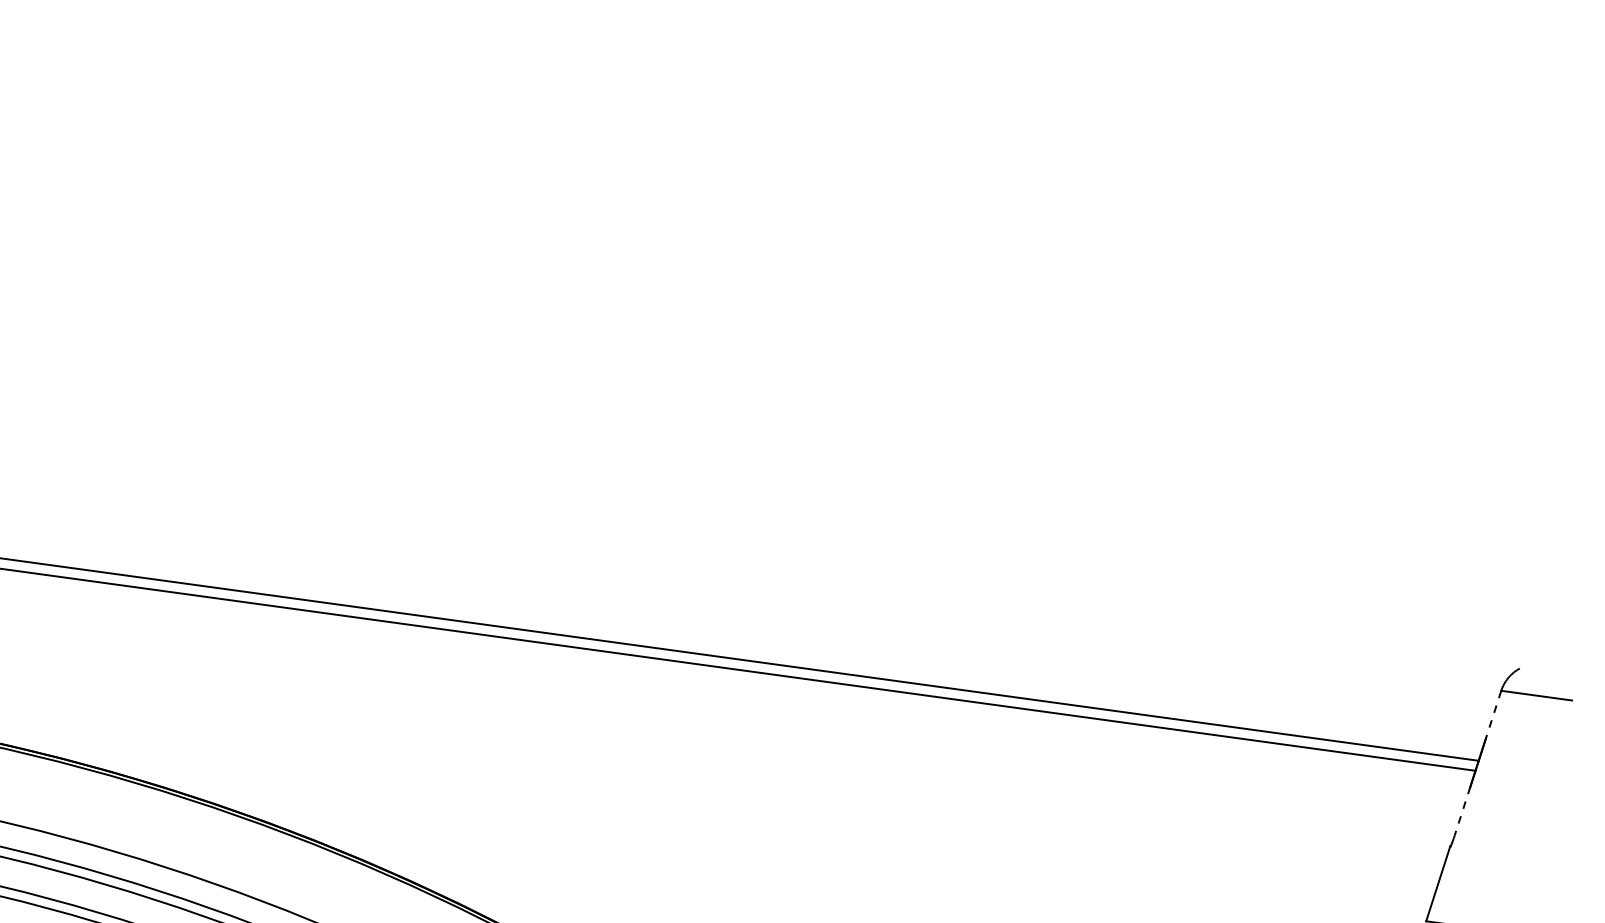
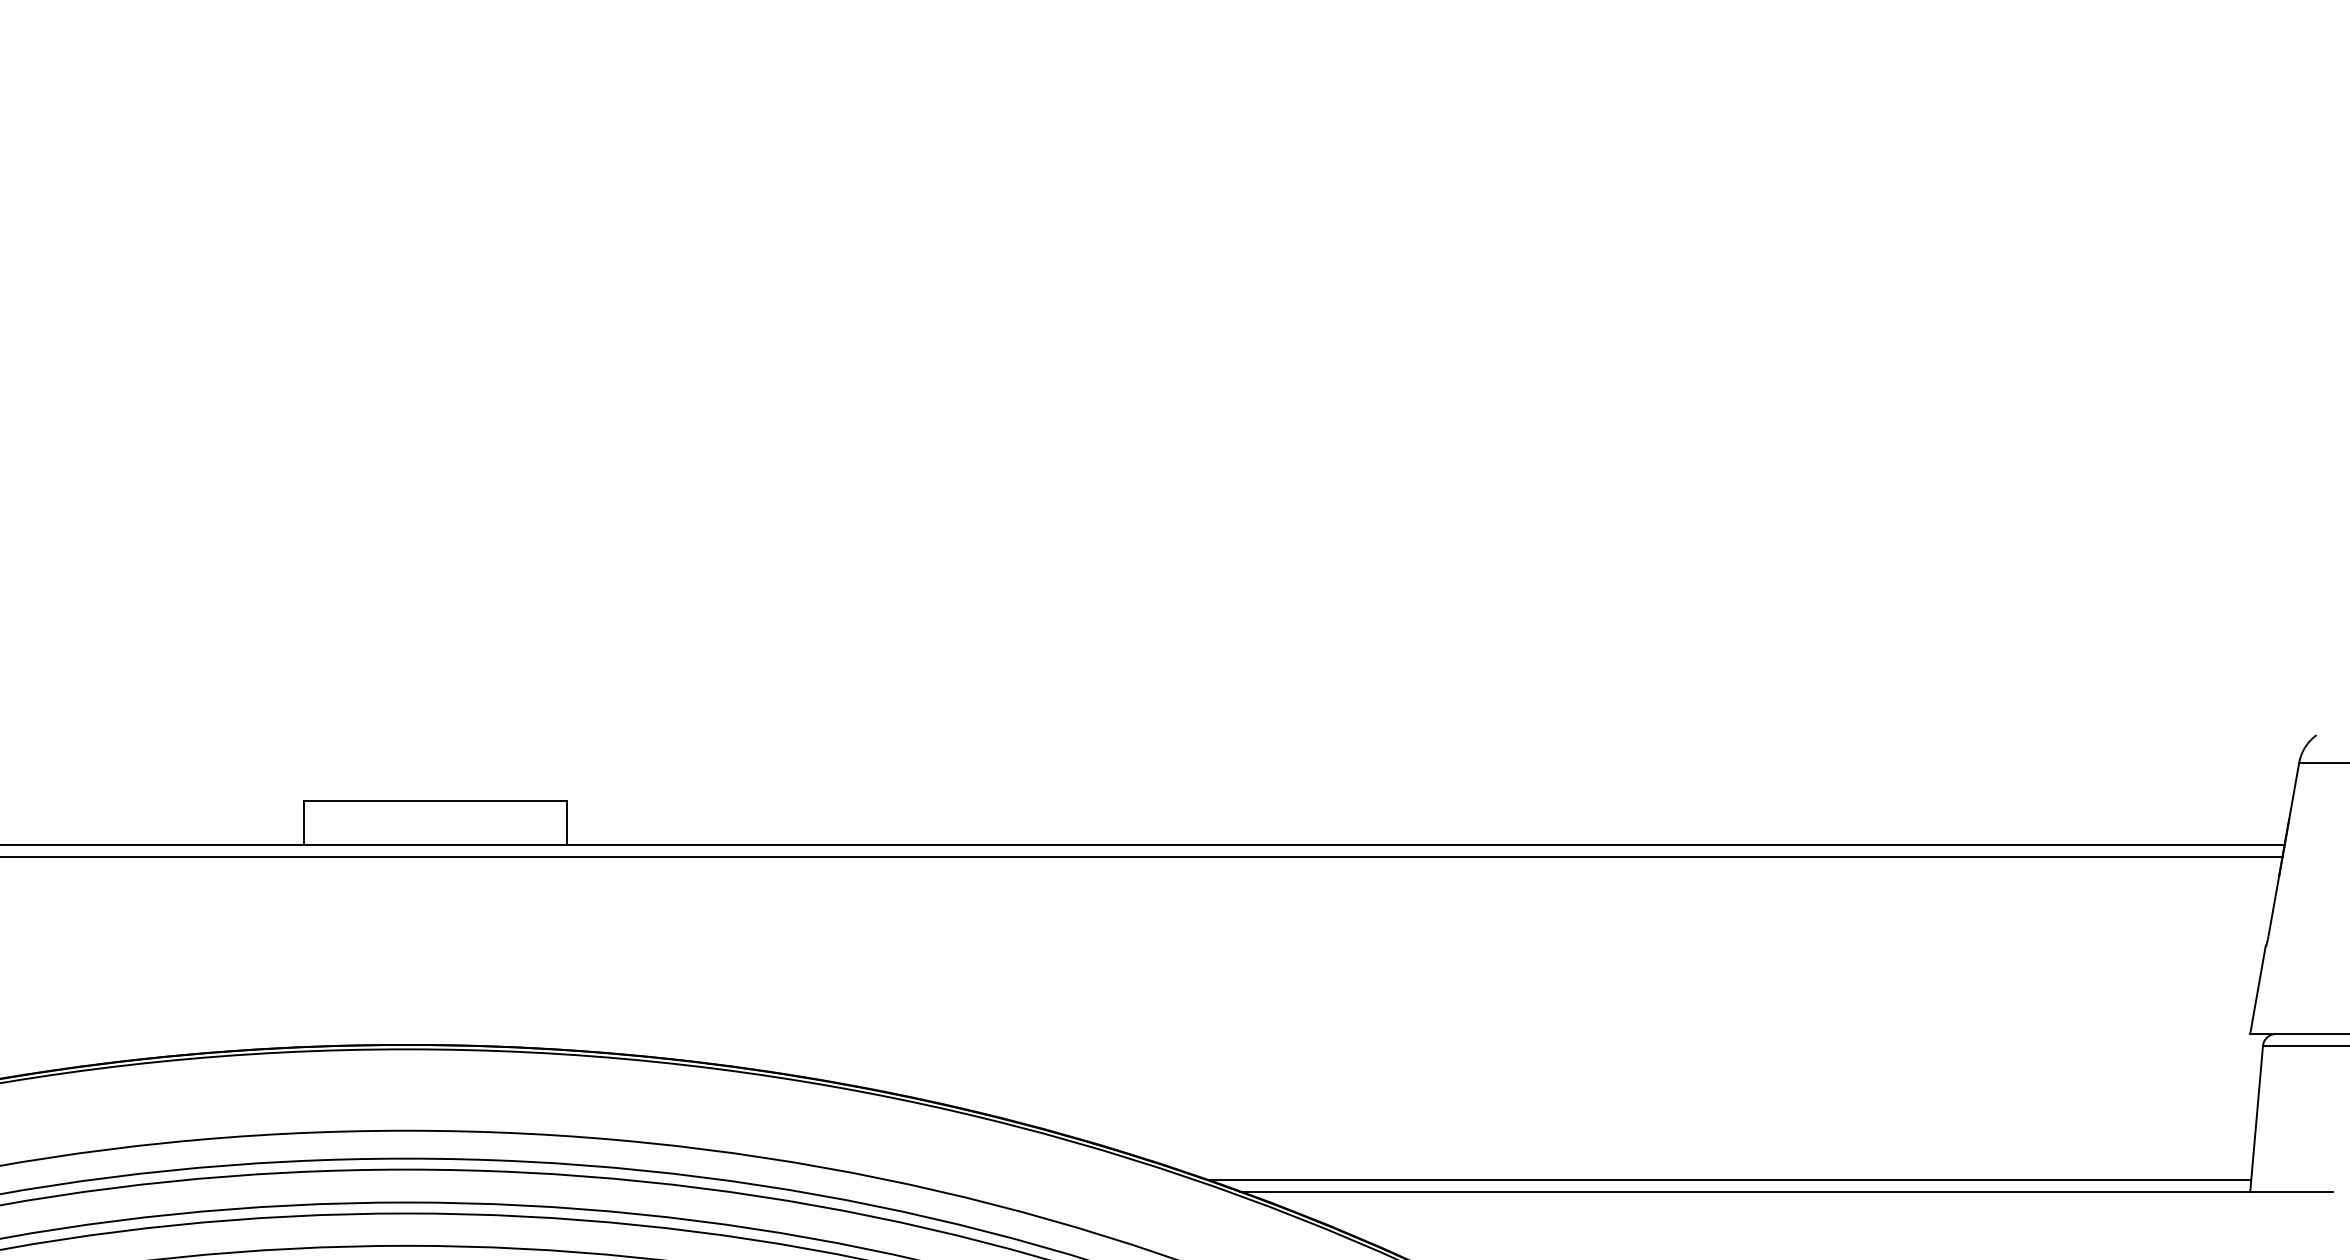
line: (1493, 715) -> (2294, 791), dashed -> solid
line: (1462, 811) -> (2274, 904), dashed -> solid

